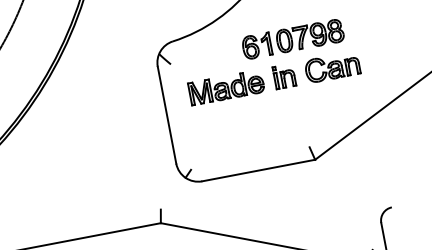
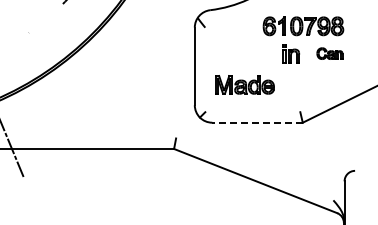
part: (332, 67) -> (329, 53), size x0.6
part: (225, 87) -> (244, 84), moved
line: (258, 170) -> (257, 122), solid -> dashed

